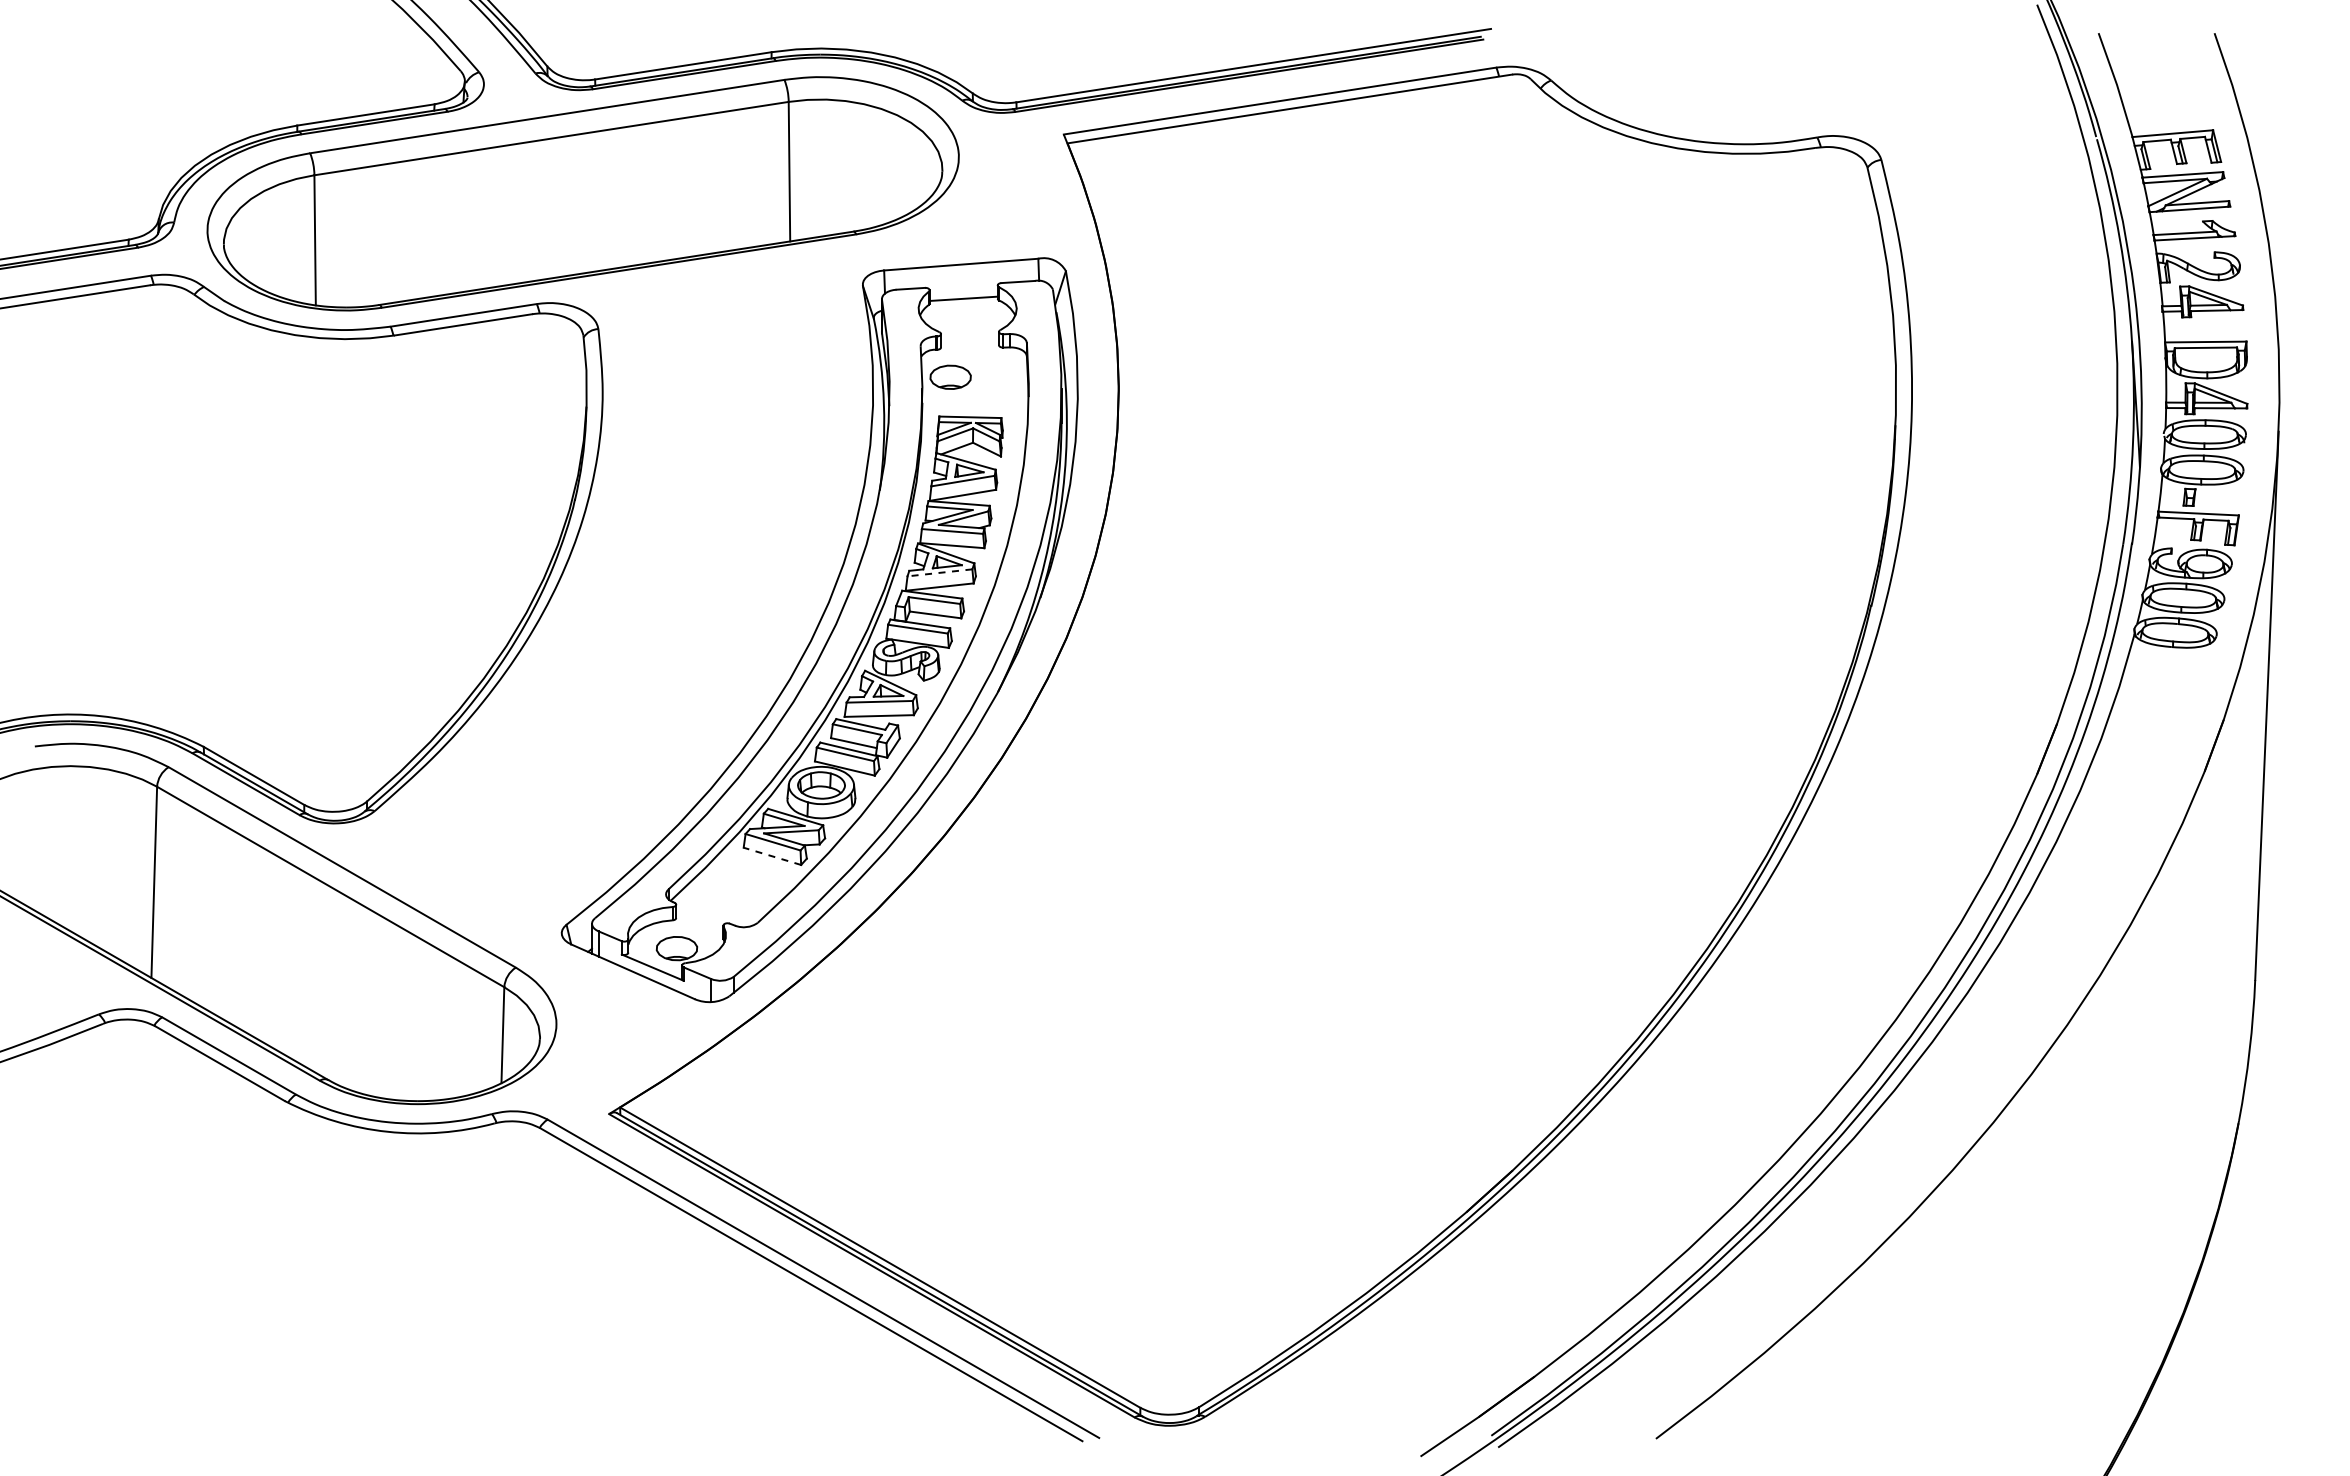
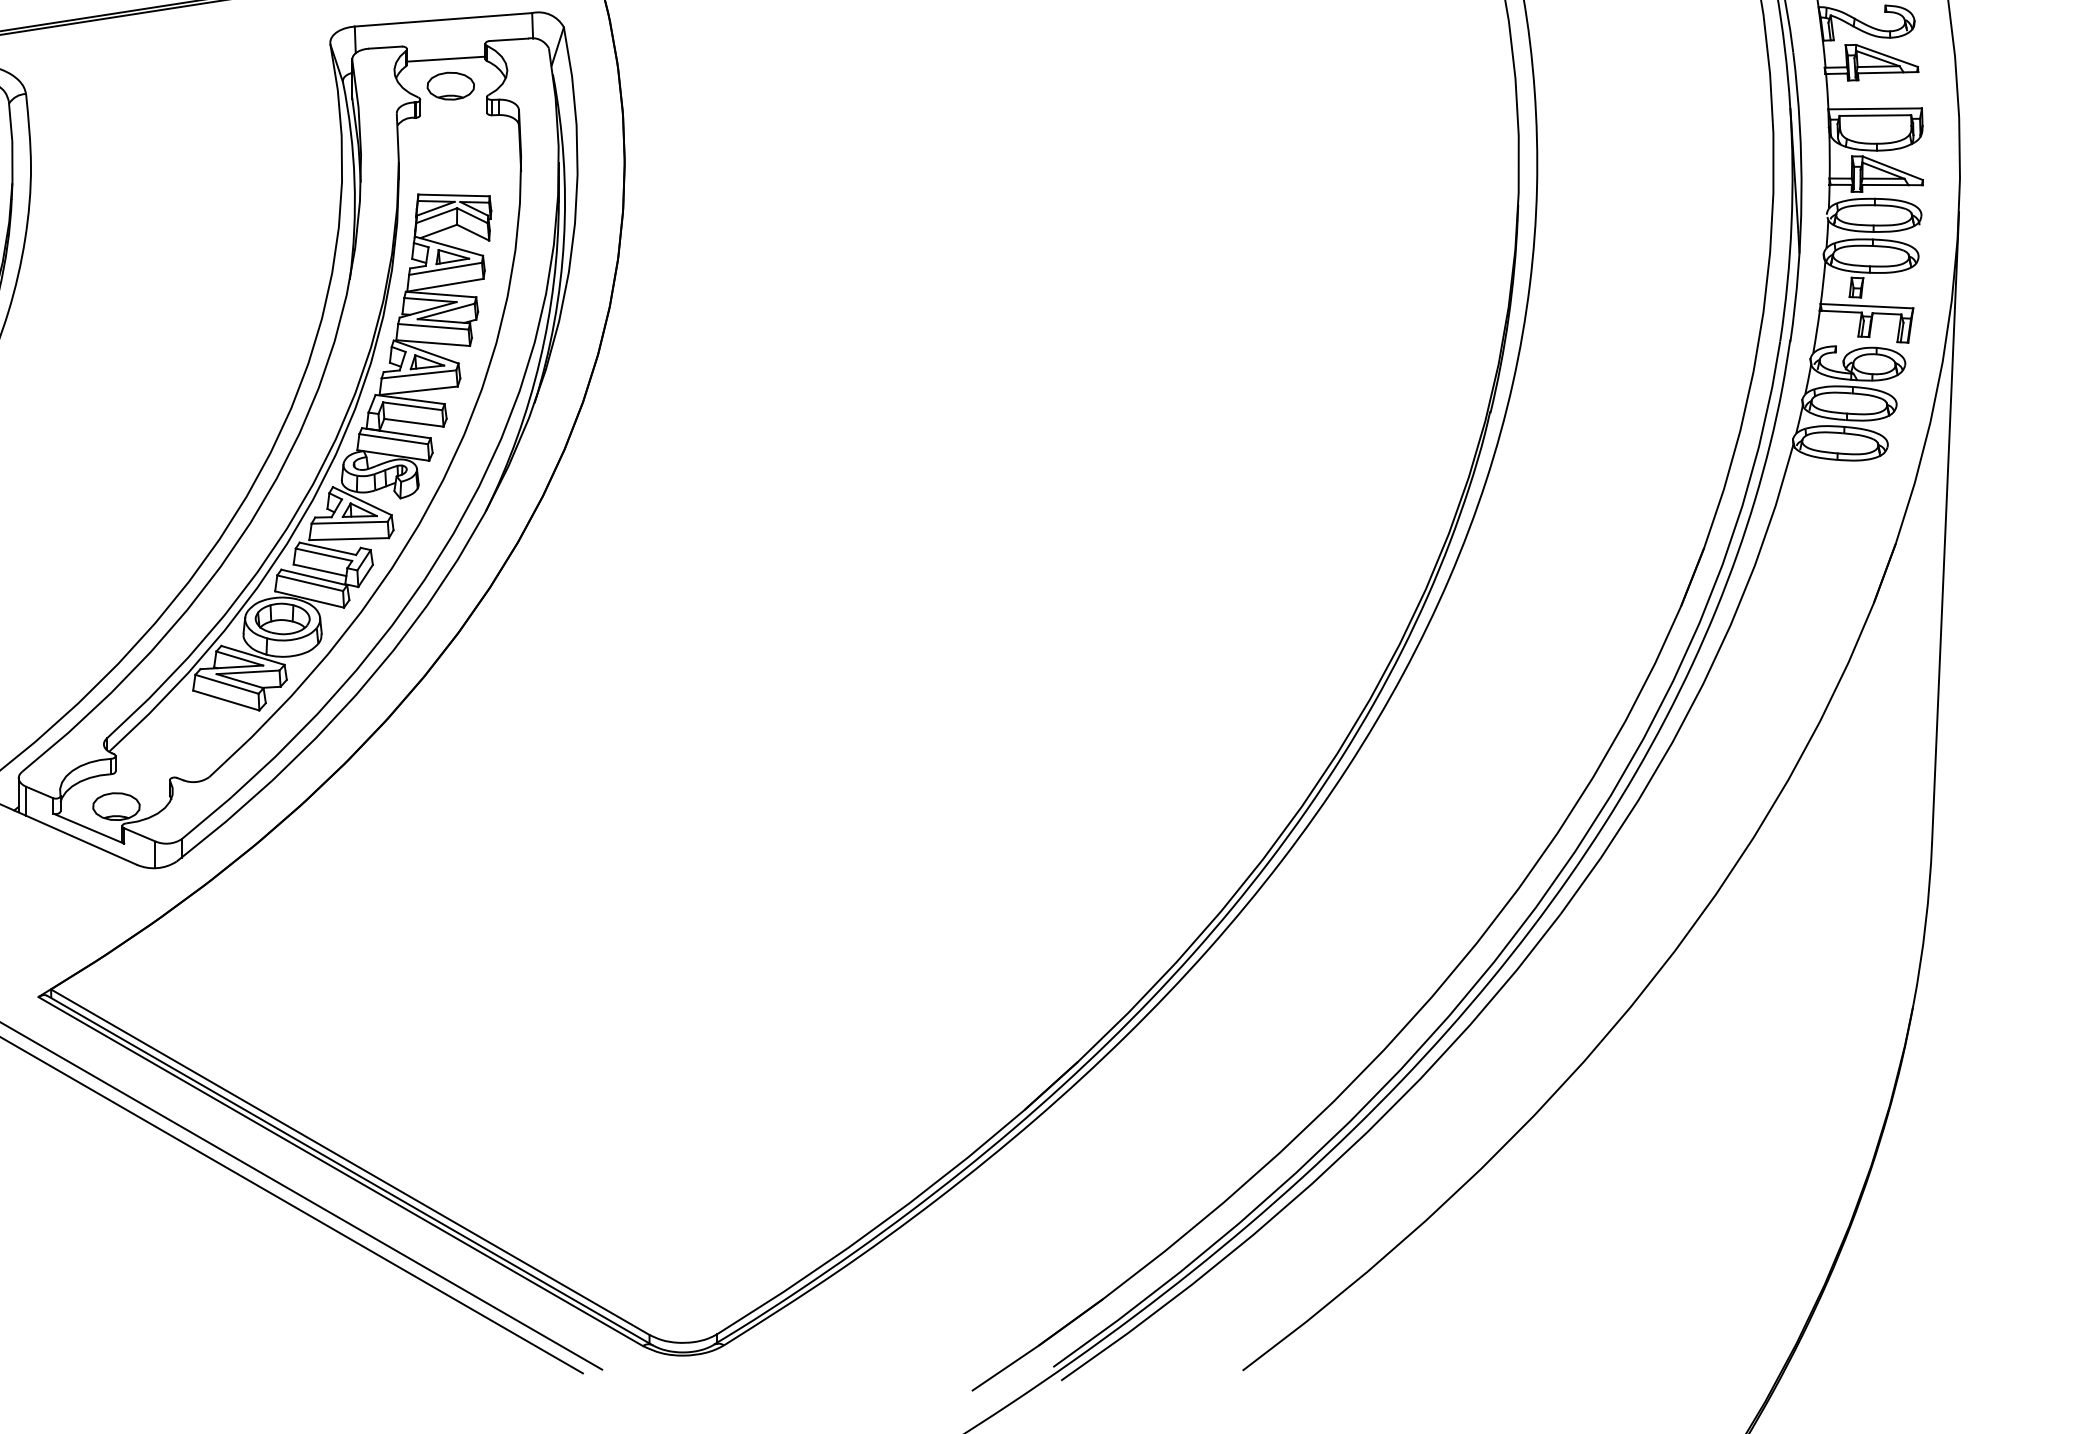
part: (950, 376) -> (450, 85), moved
line: (939, 572) -> (418, 373), dashed -> solid
line: (771, 856) -> (225, 700), dashed -> solid

